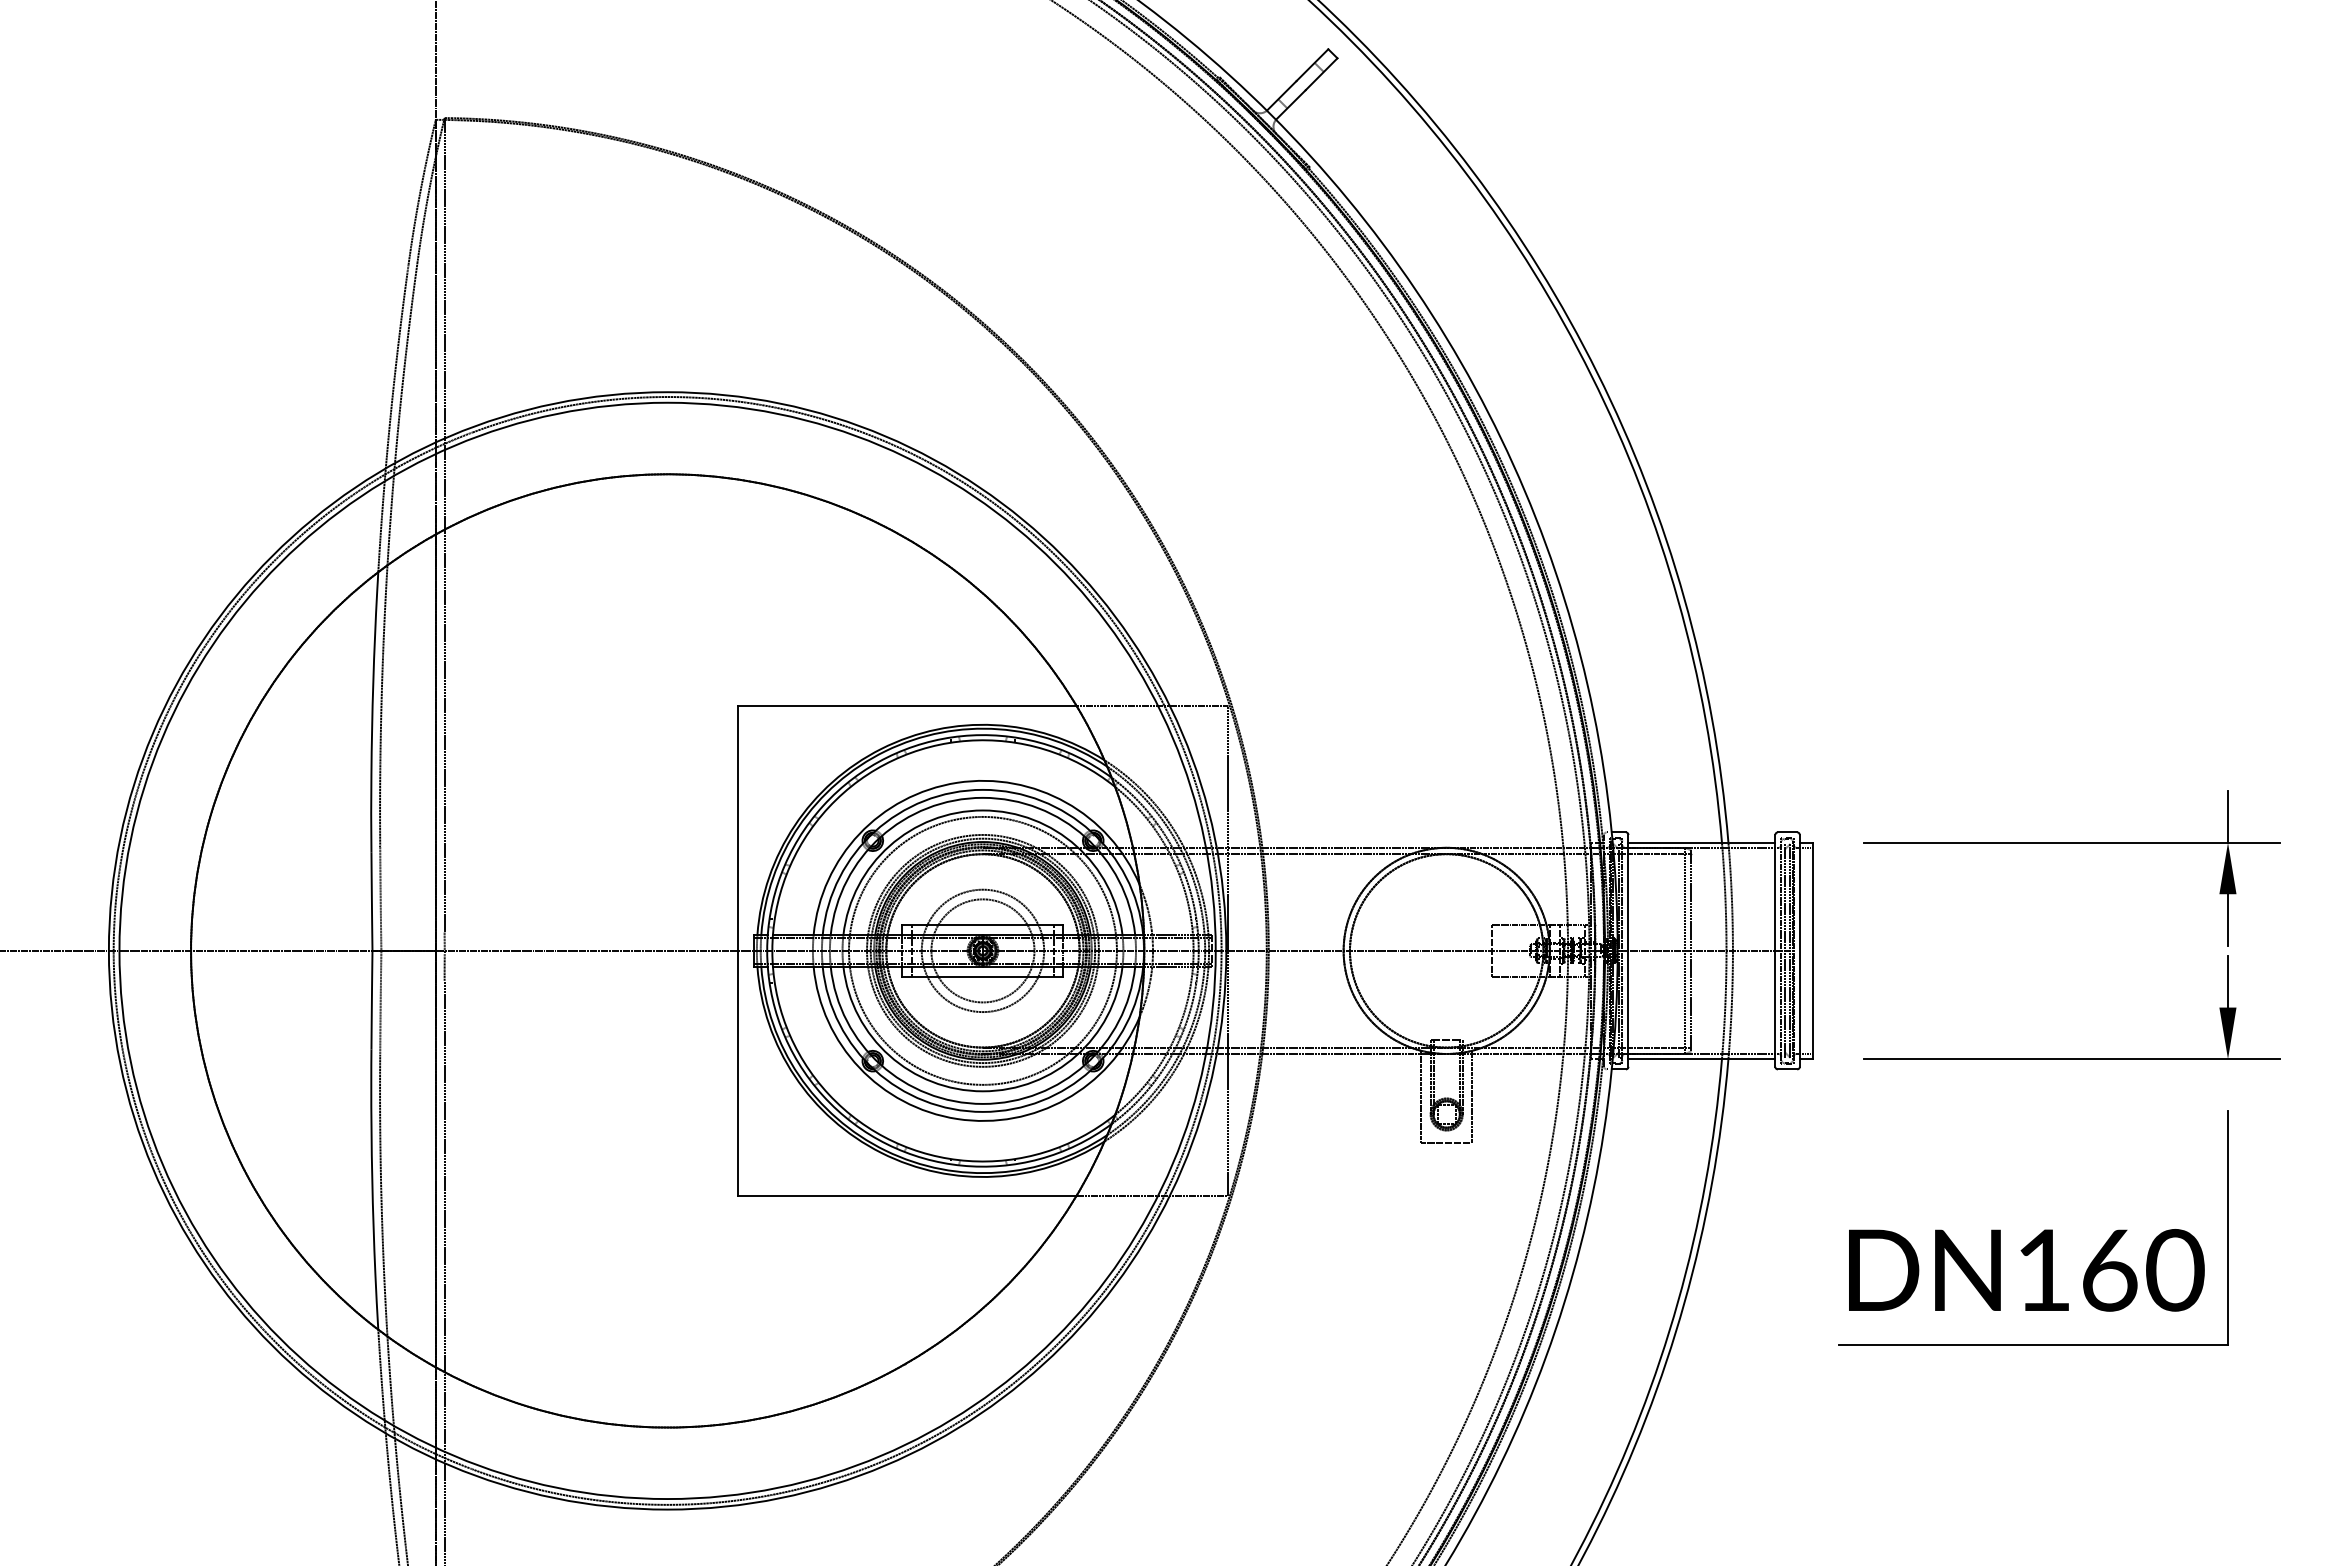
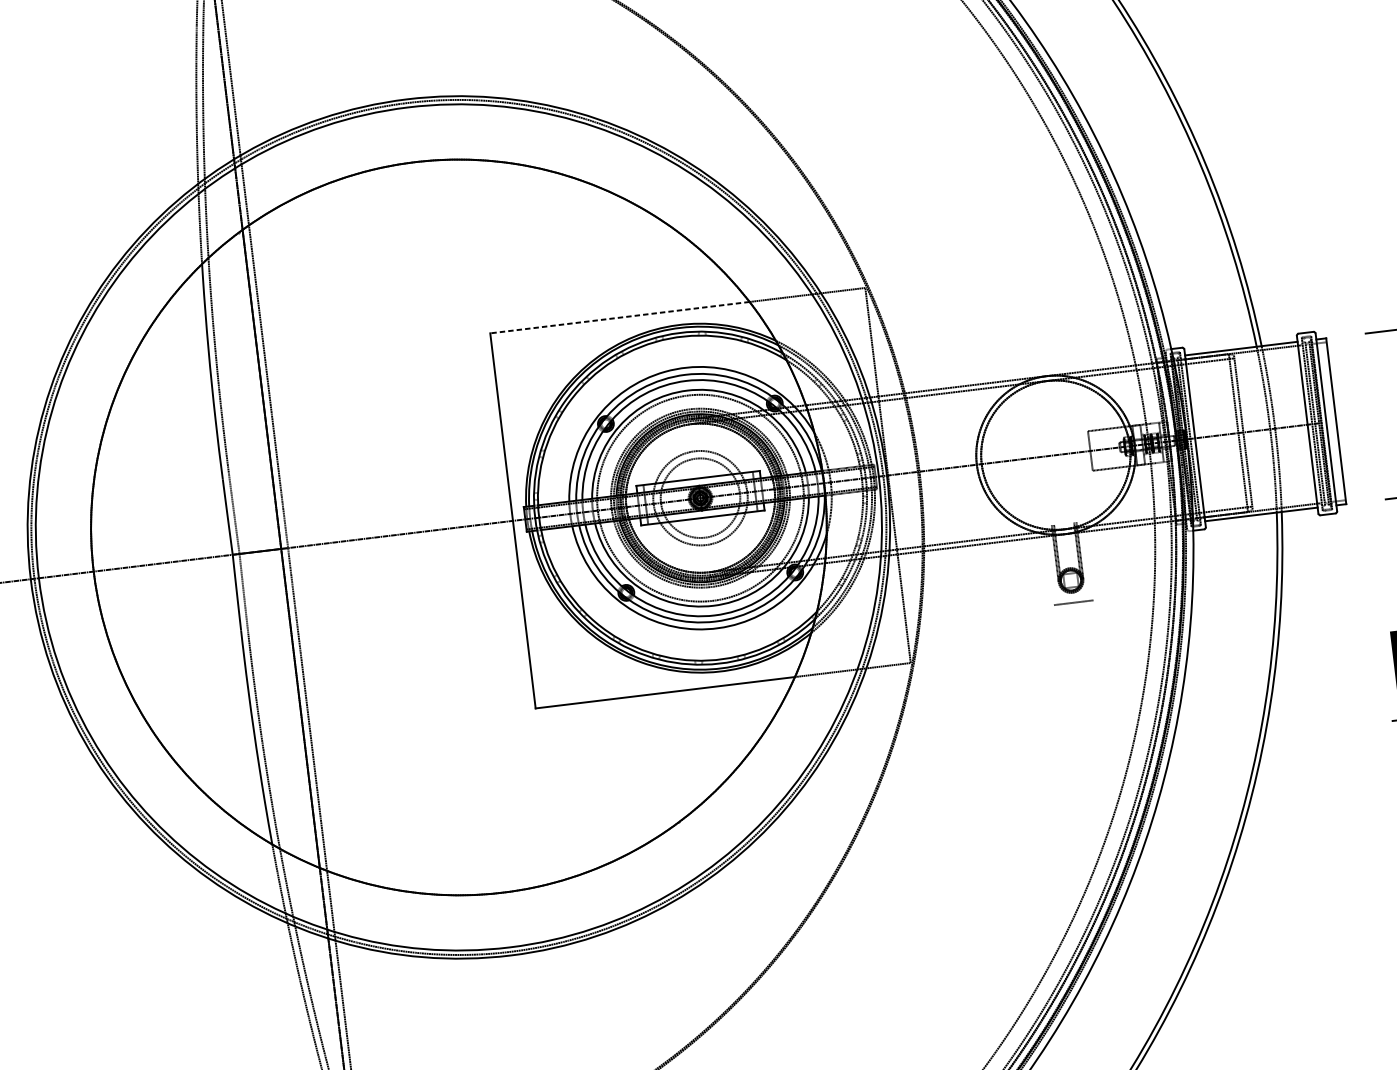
line: (906, 706) -> (619, 318), solid -> dashed
line: (1446, 1040) -> (1063, 523), removed
line: (1420, 1096) -> (1049, 569), removed
line: (1472, 1096) -> (1089, 564), removed

